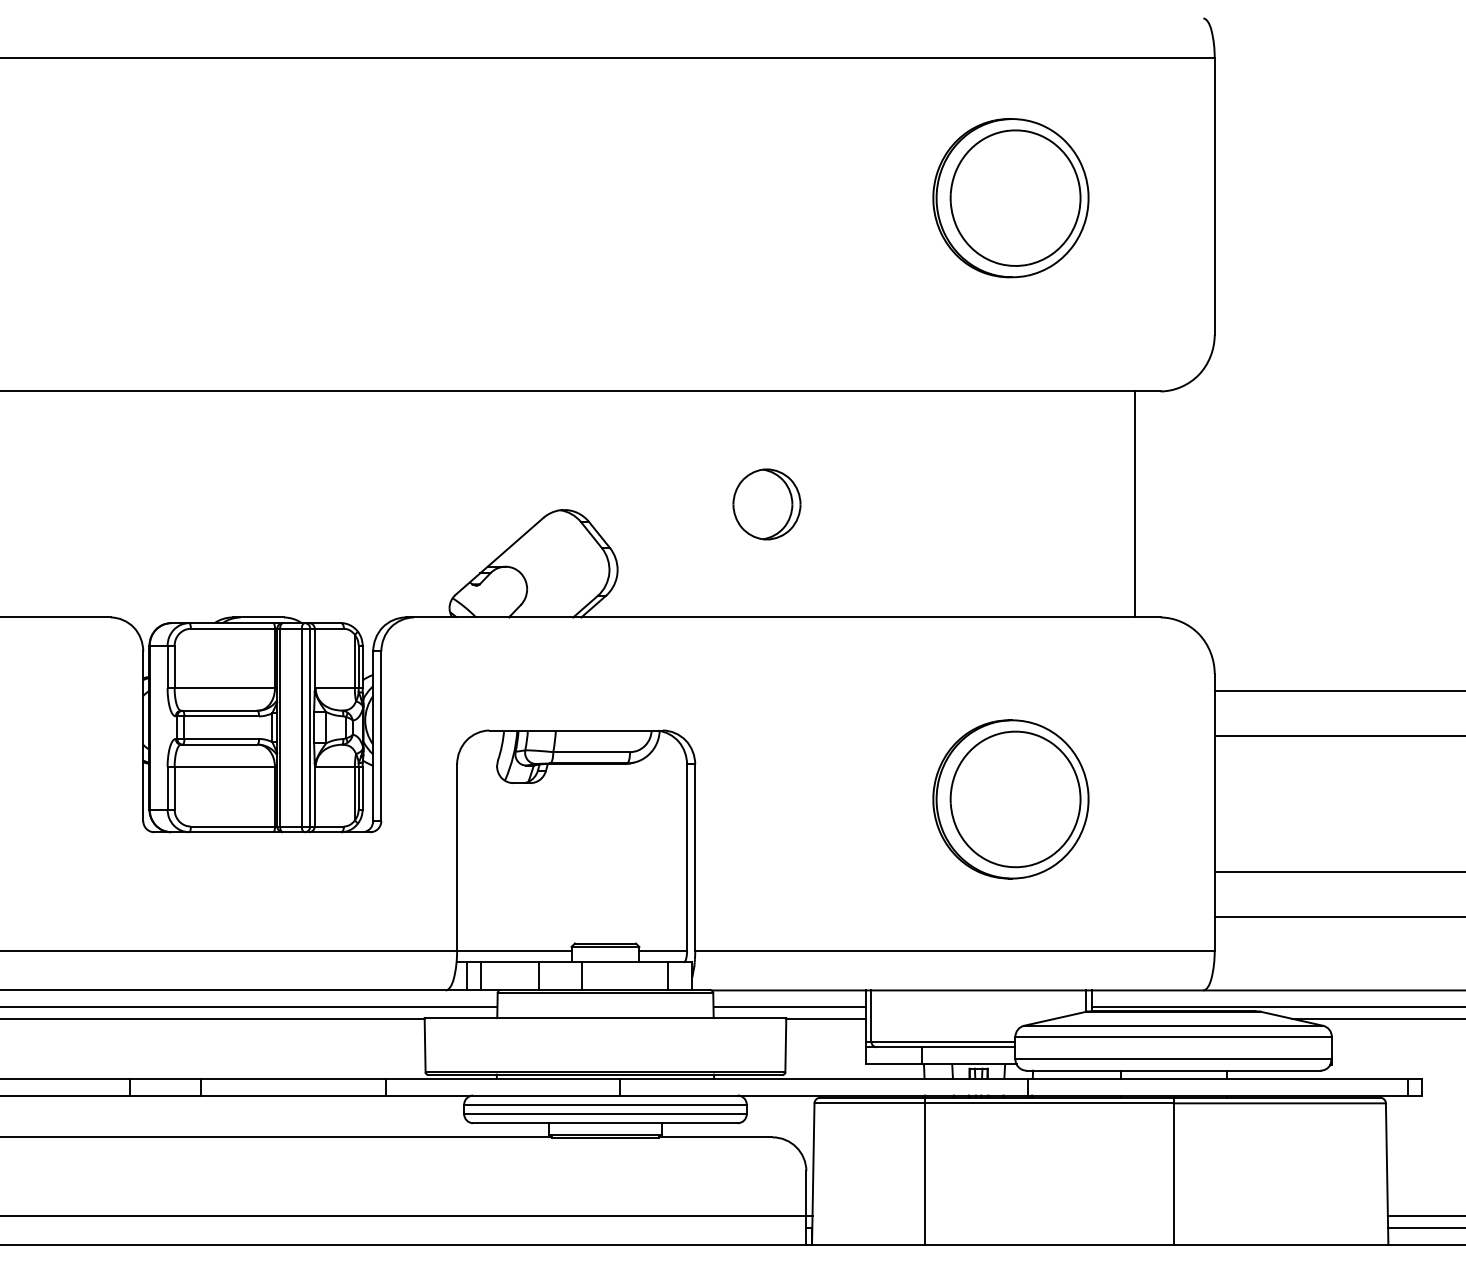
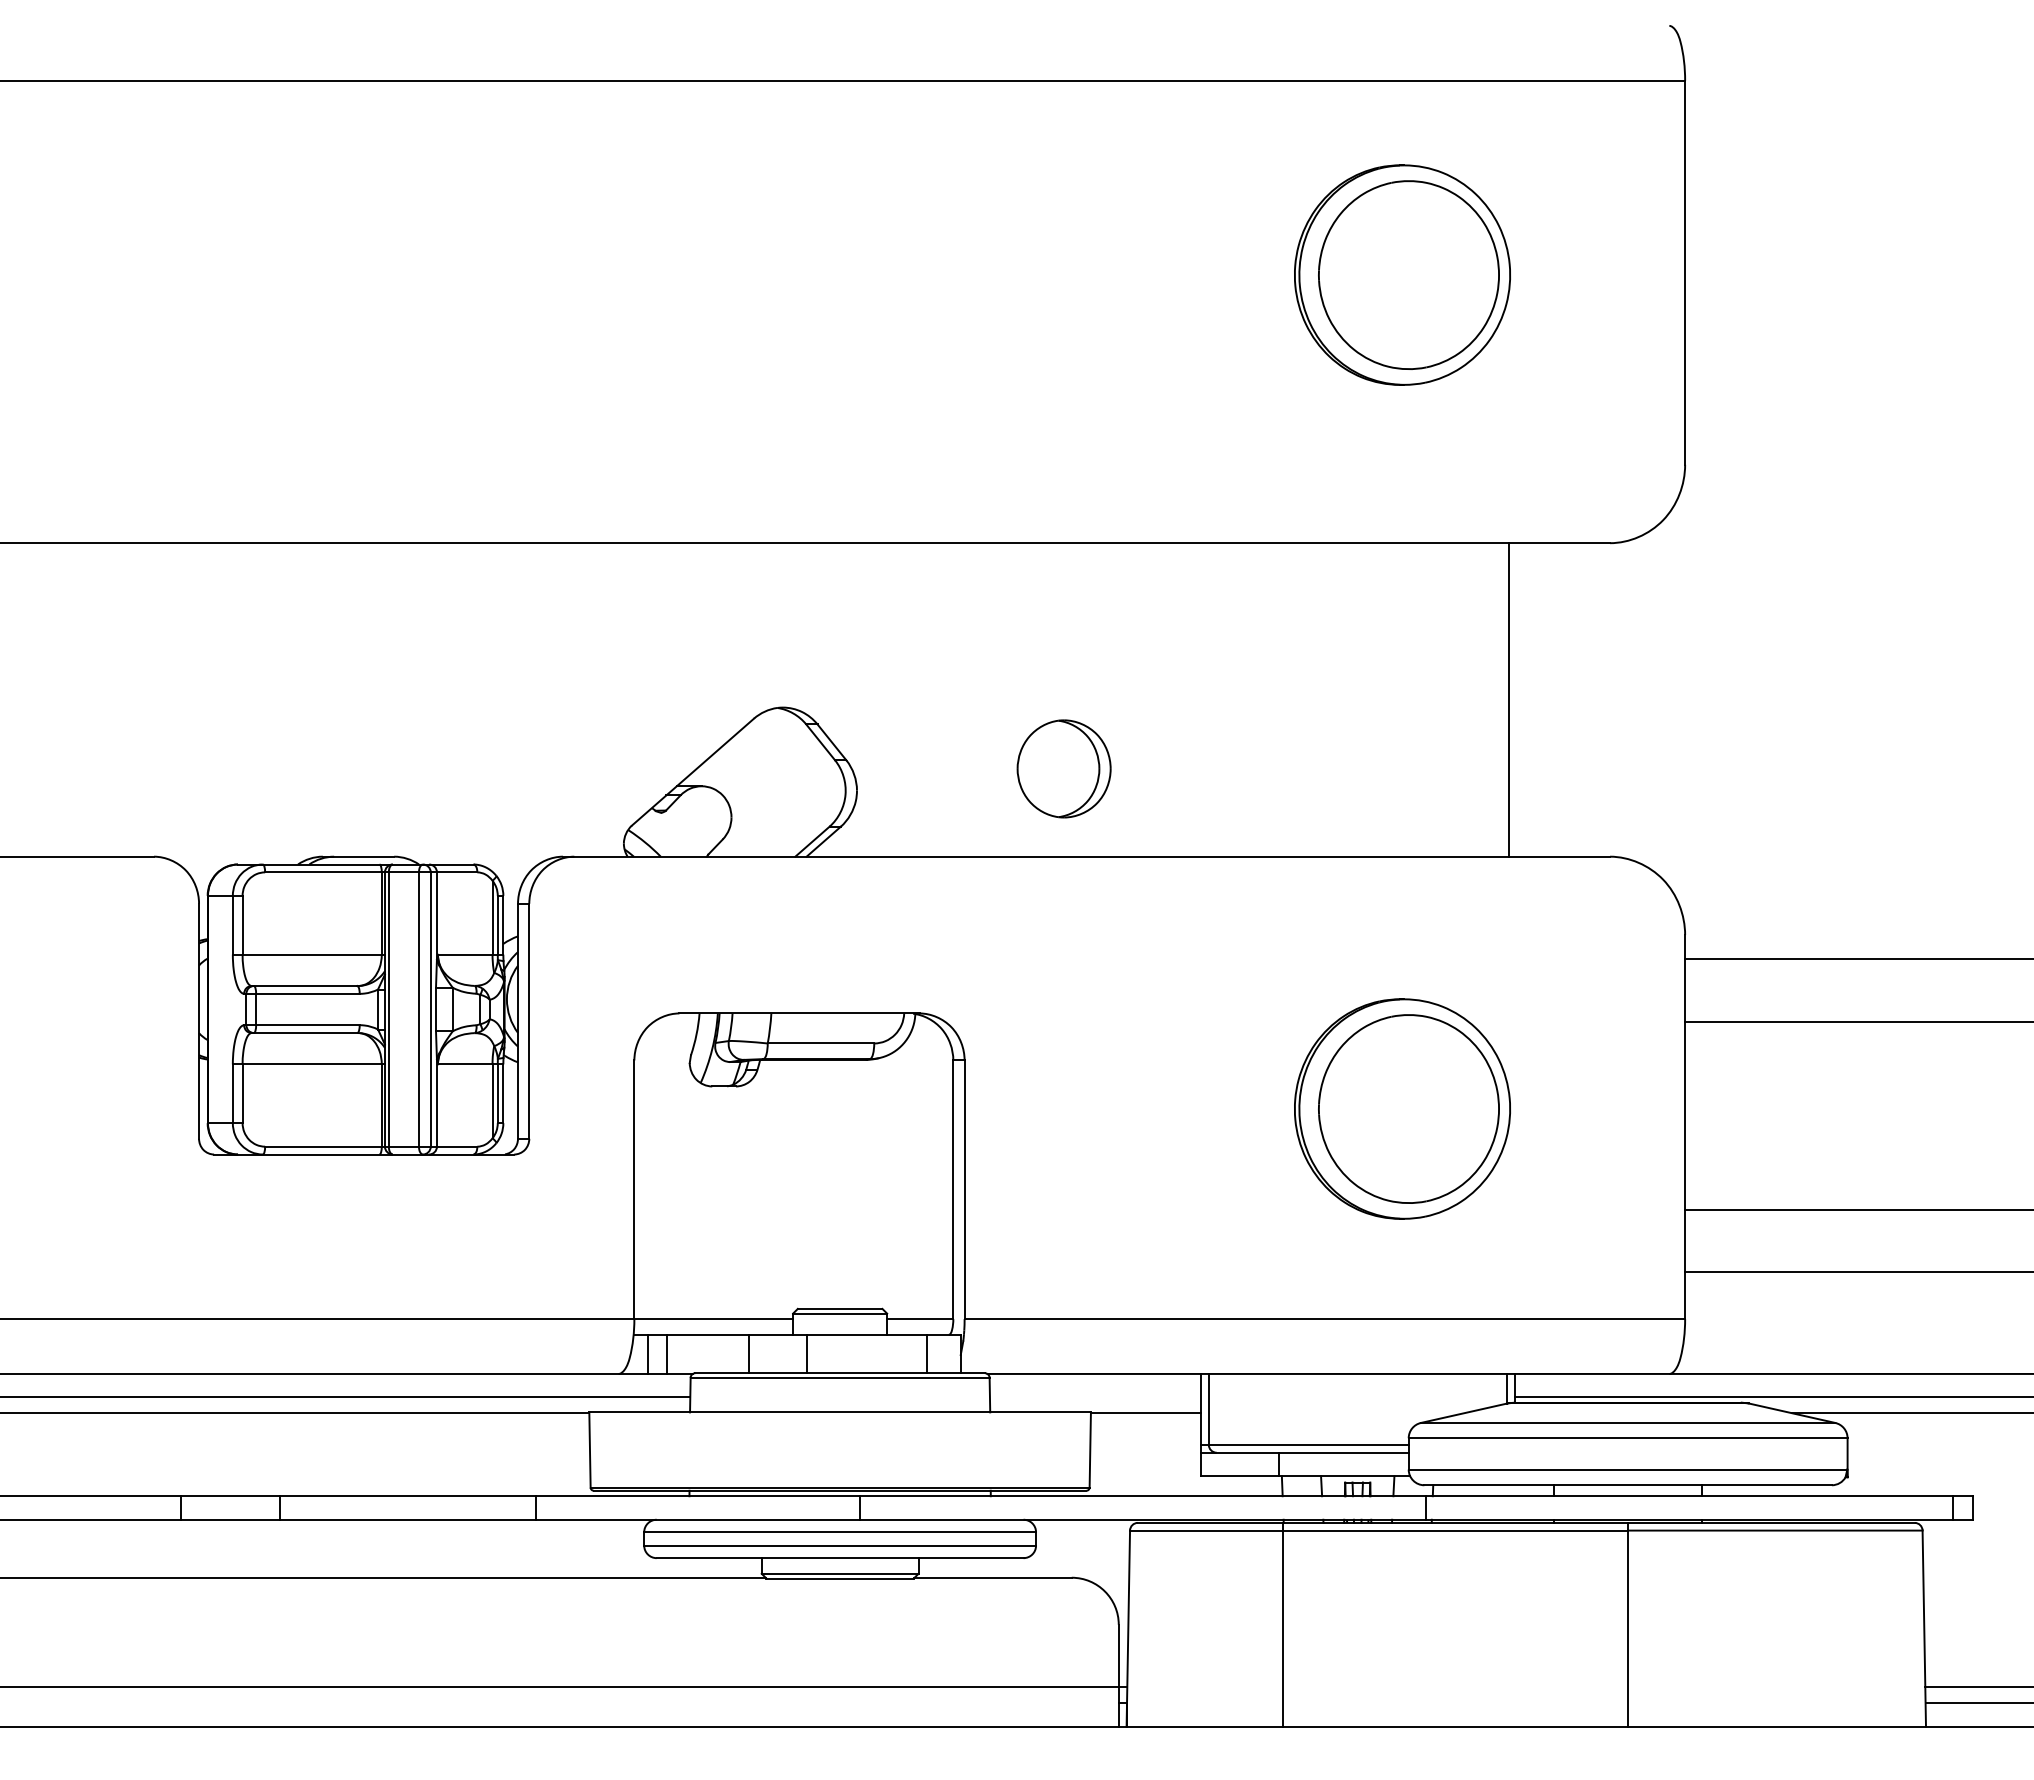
part: (766, 504) -> (1063, 768), moved
line: (1134, 504) -> (1508, 699), moved
line: (788, 1007) -> (1094, 1397), removed

